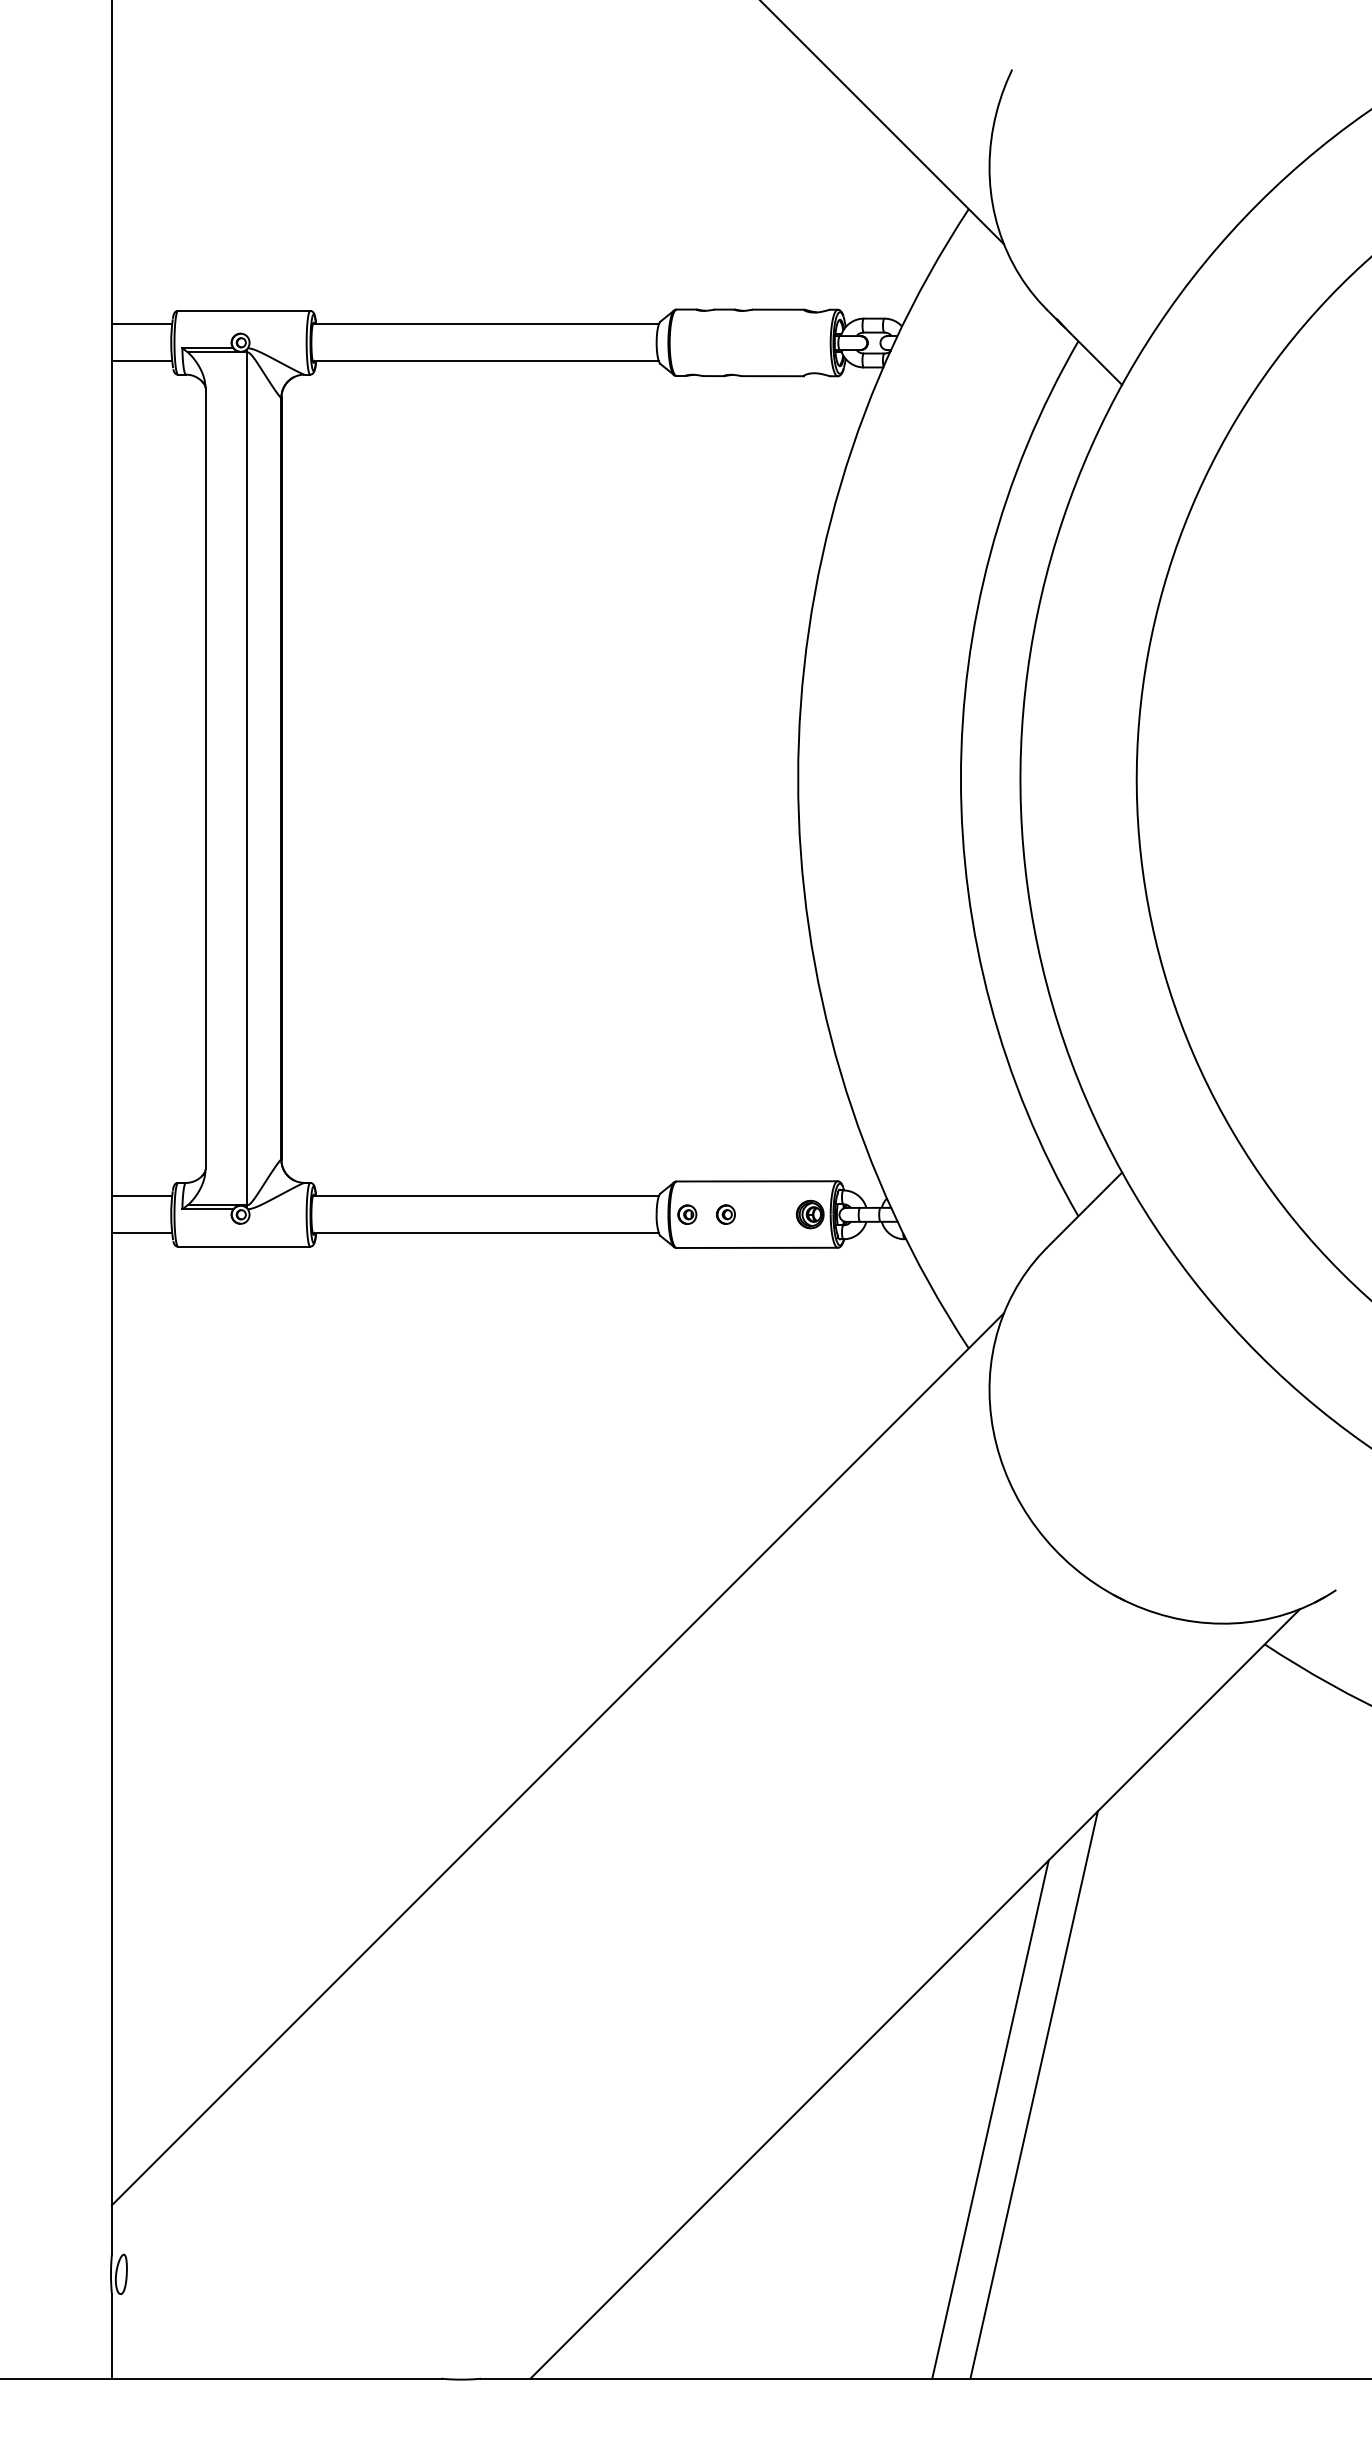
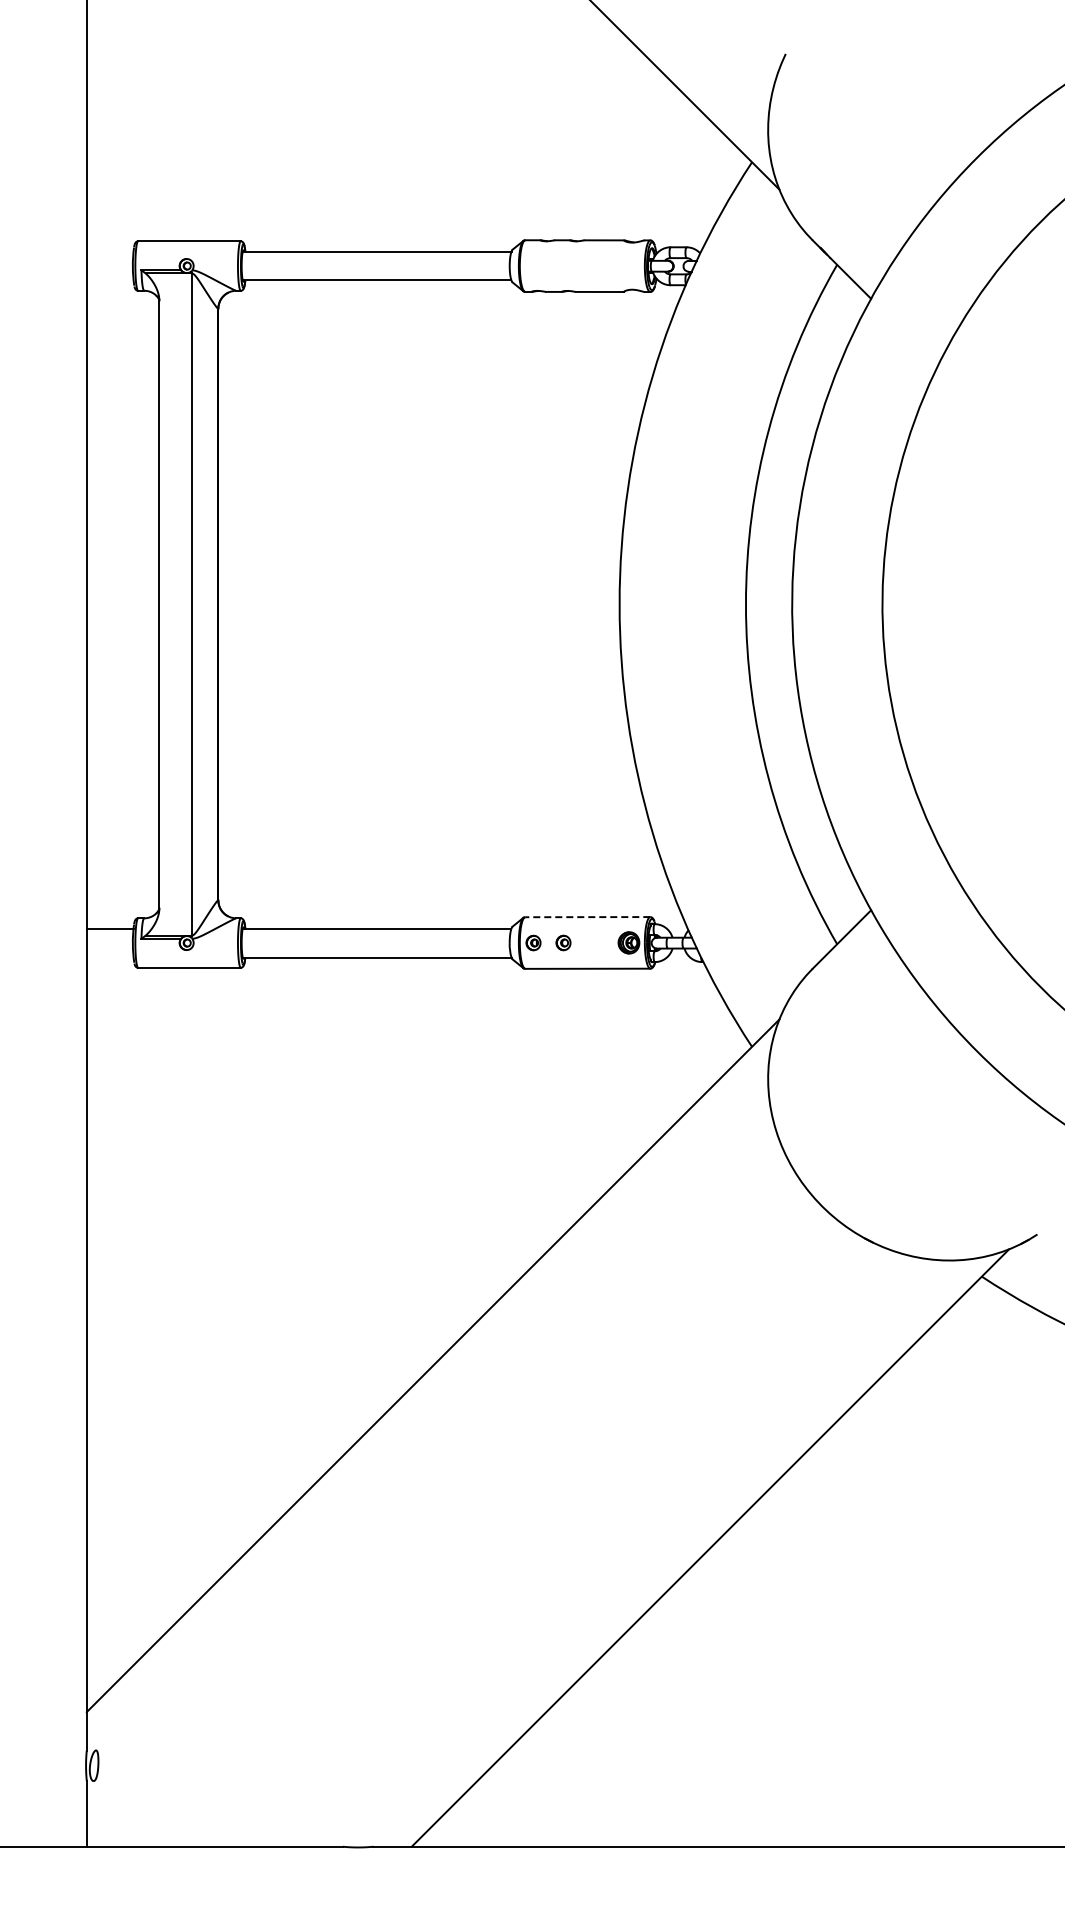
line: (141, 324) -> (109, 251), removed
line: (141, 361) -> (109, 280), removed
line: (756, 1181) -> (587, 917), solid -> dashed
line: (141, 1233) -> (109, 957), removed
line: (1033, 2095) -> (802, 1626), removed
line: (989, 2119) -> (768, 1645), removed

